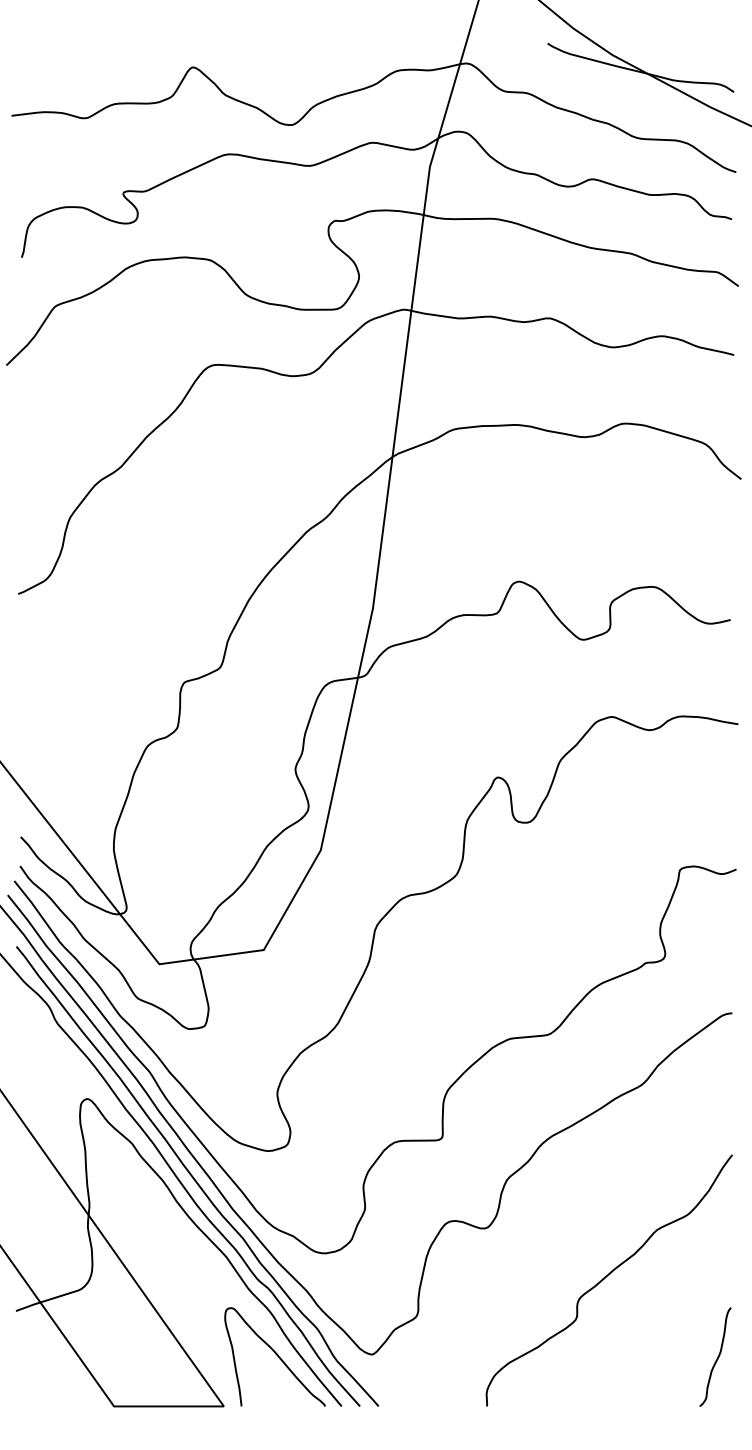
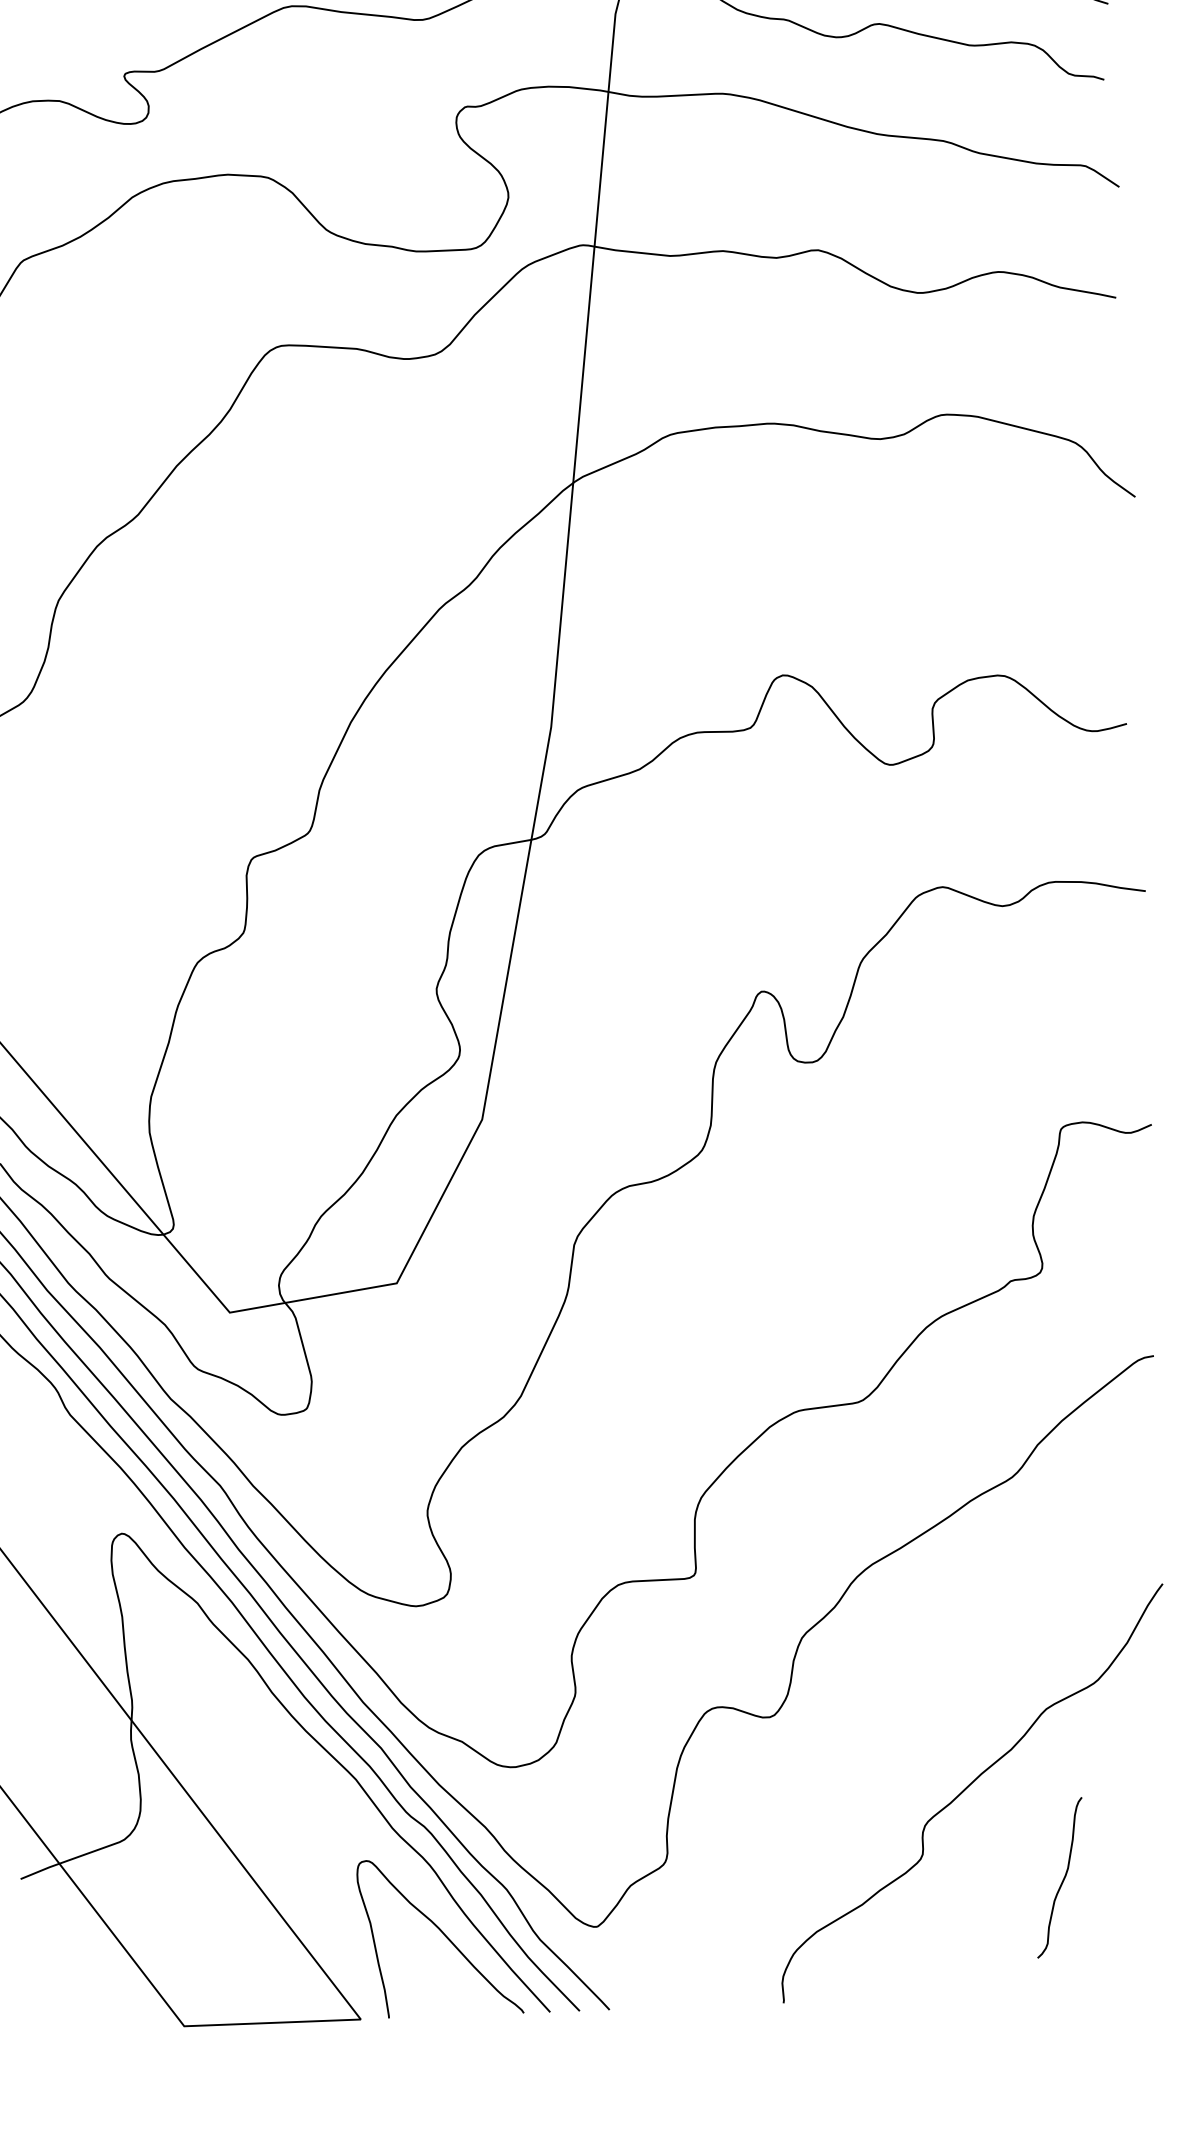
curve: (717, 1356) -> (1063, 1876), moved

